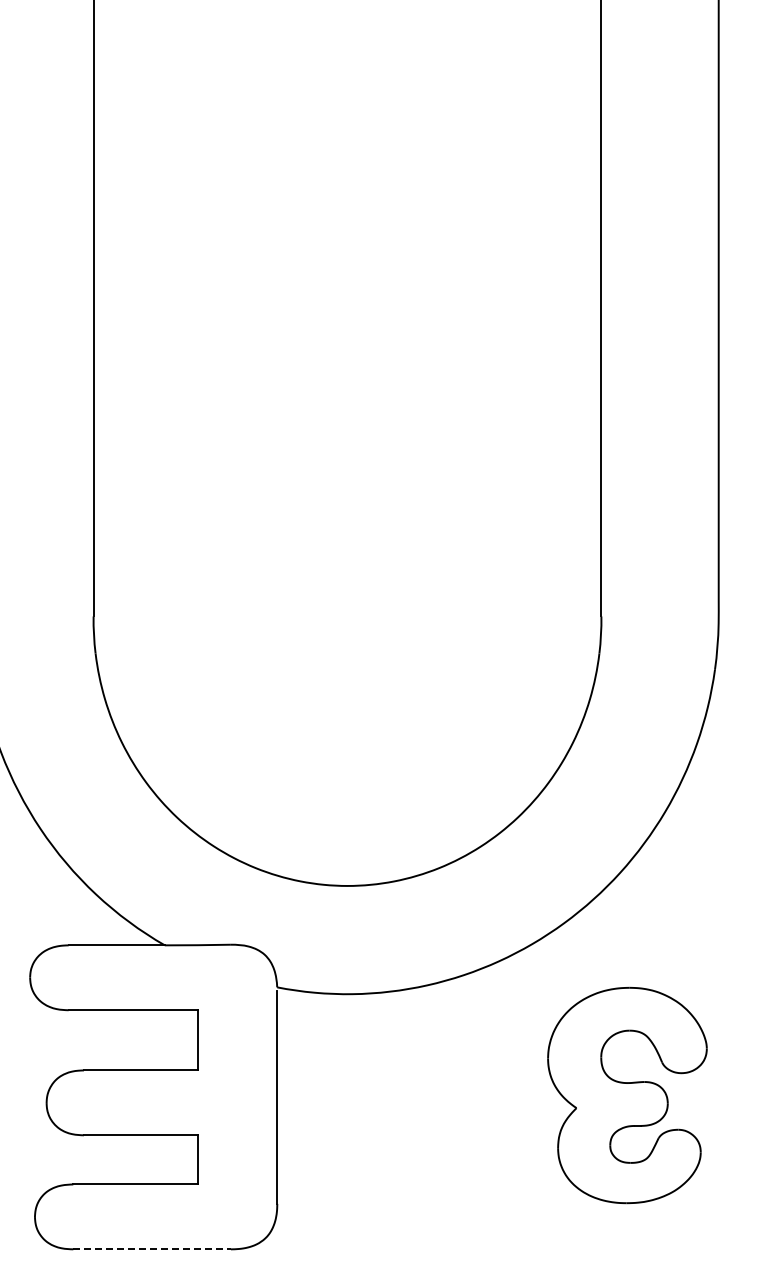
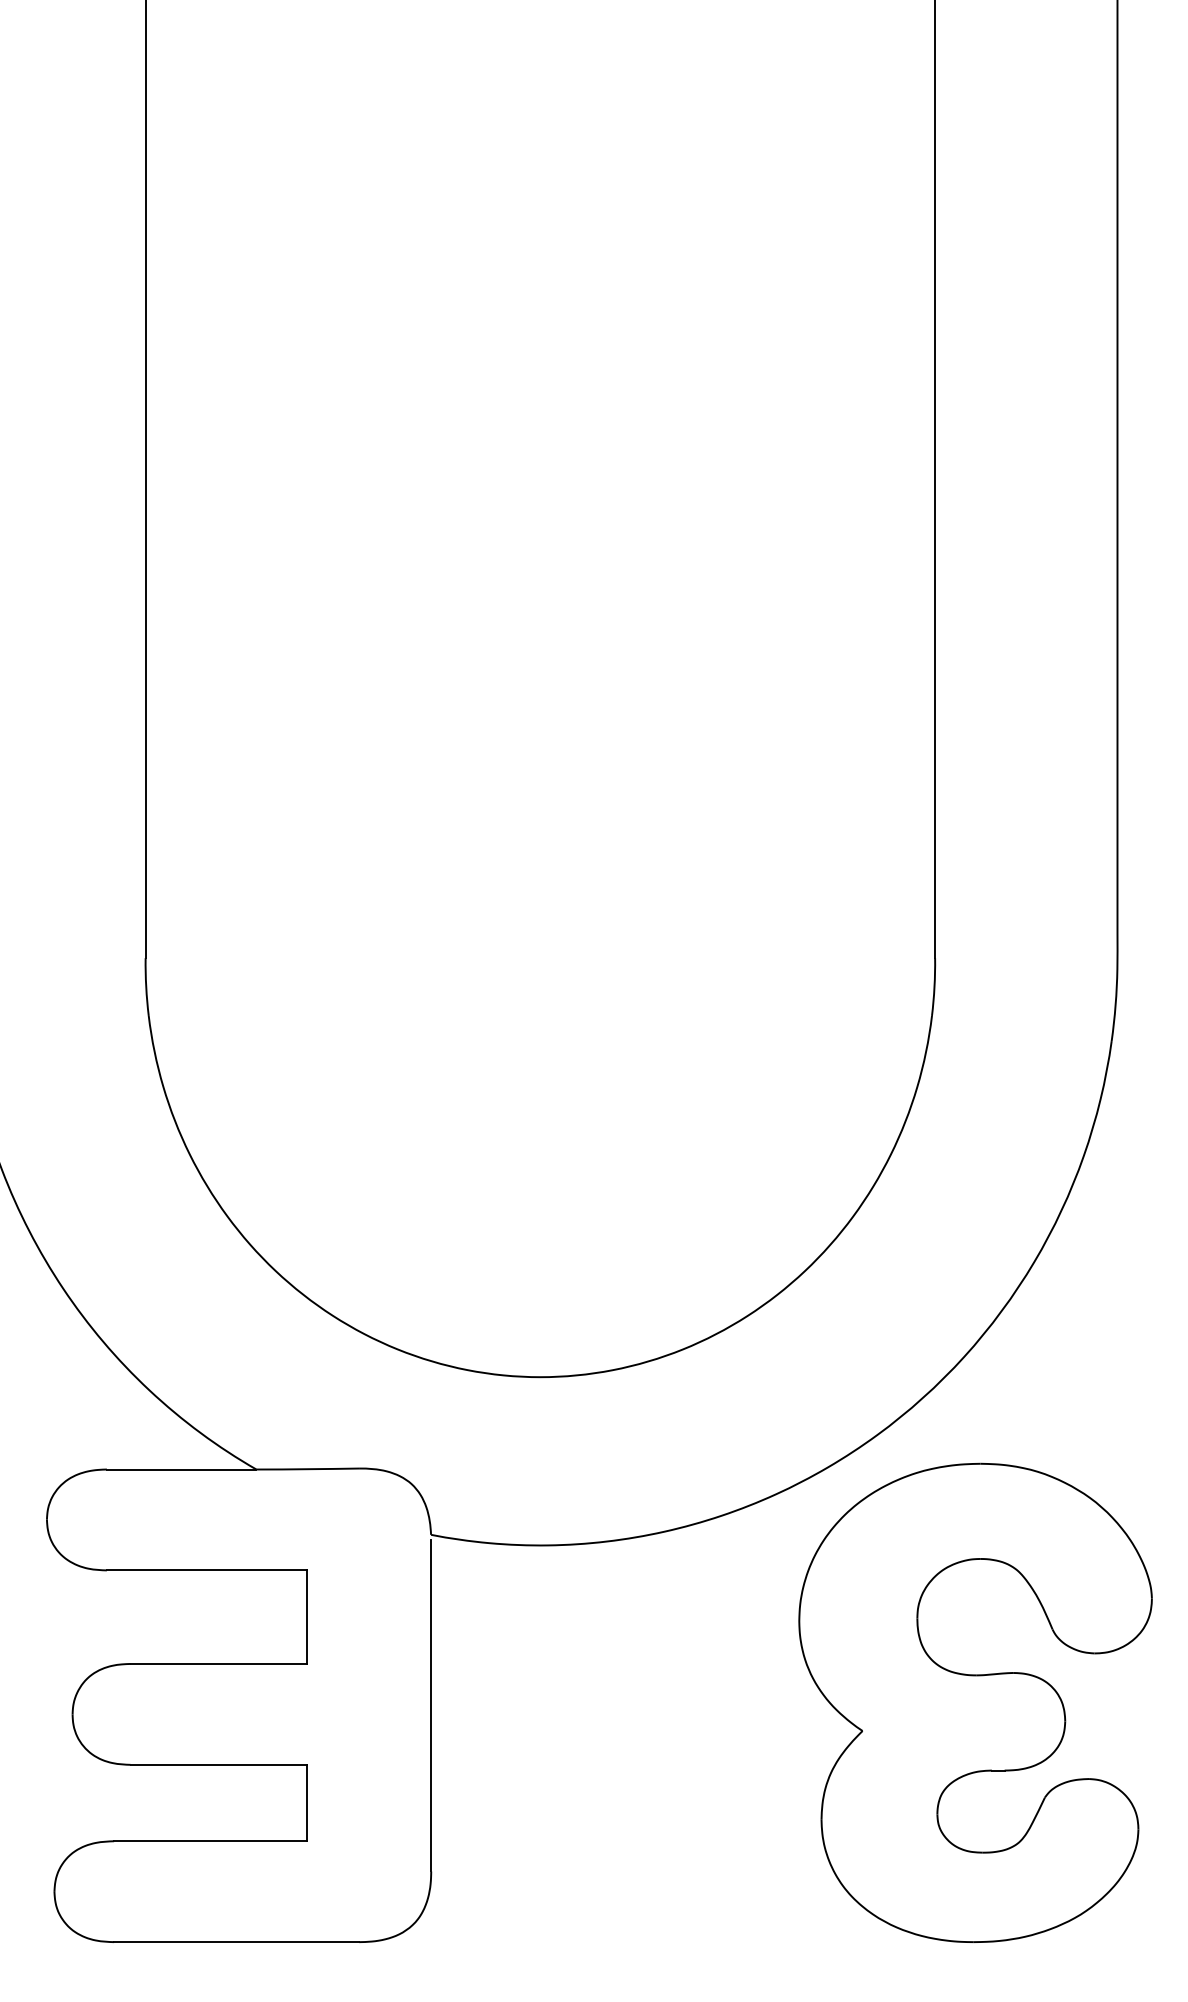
part: (627, 1095) -> (975, 1702), size x1.43
line: (152, 1249) -> (237, 1942), dashed -> solid

